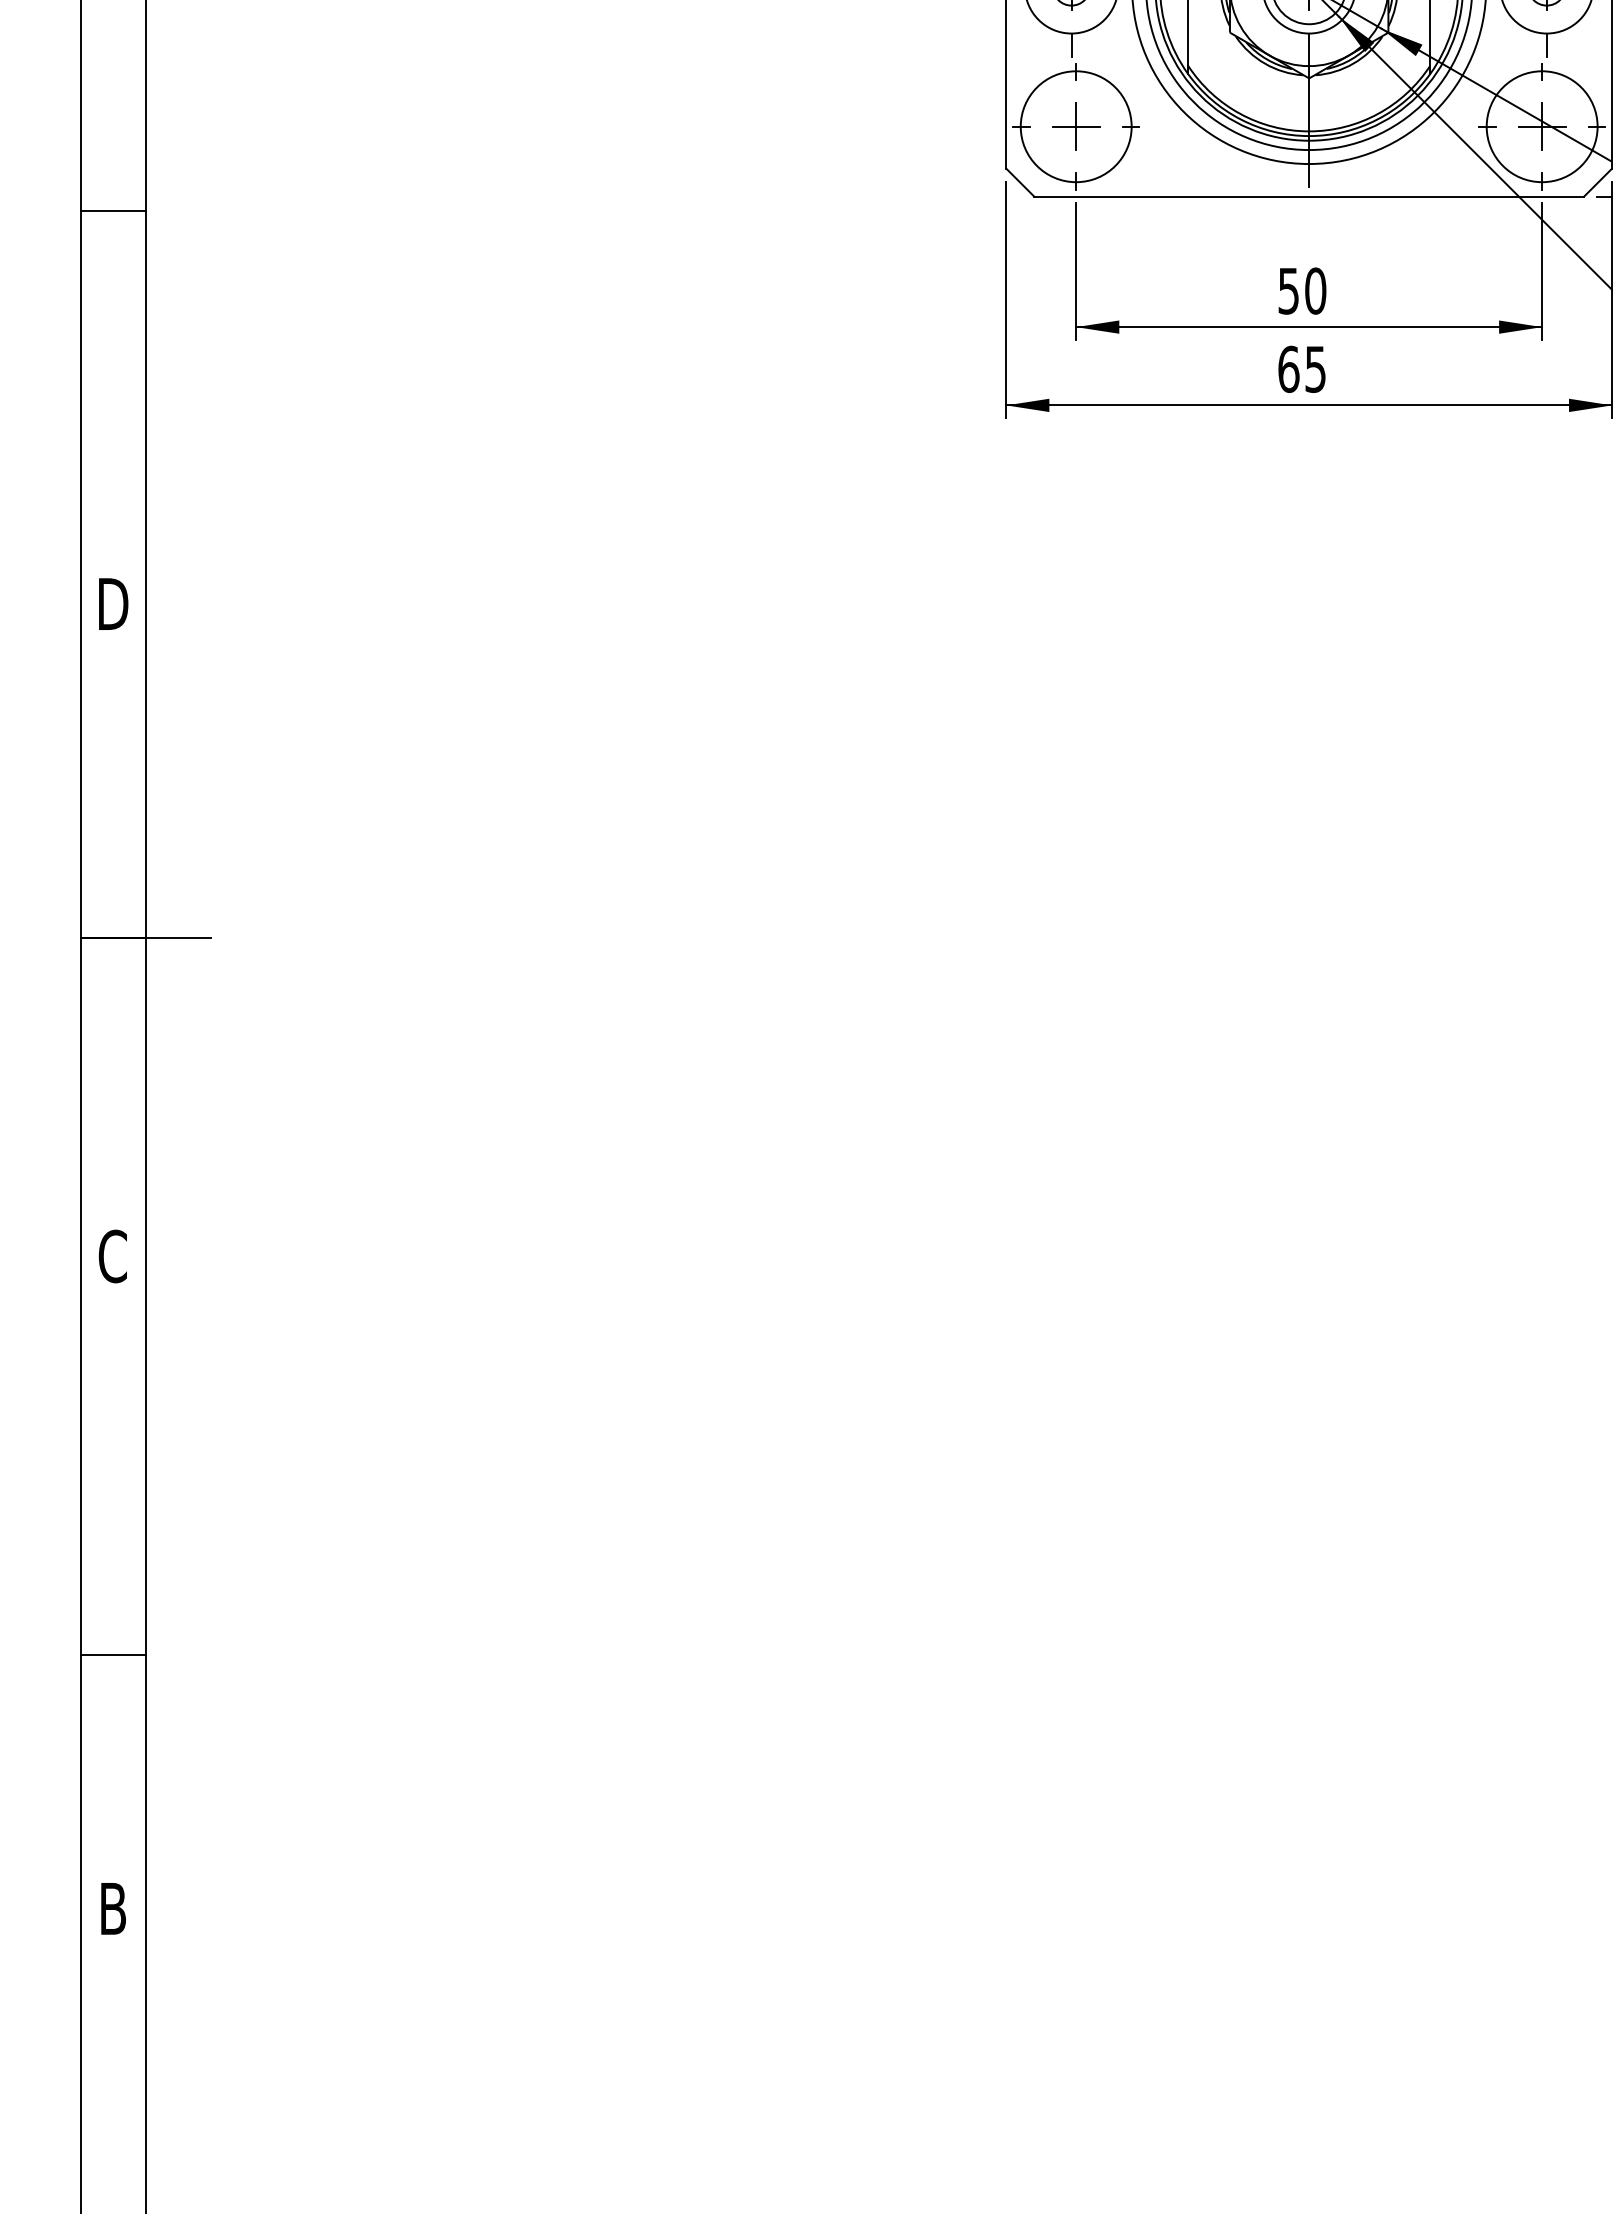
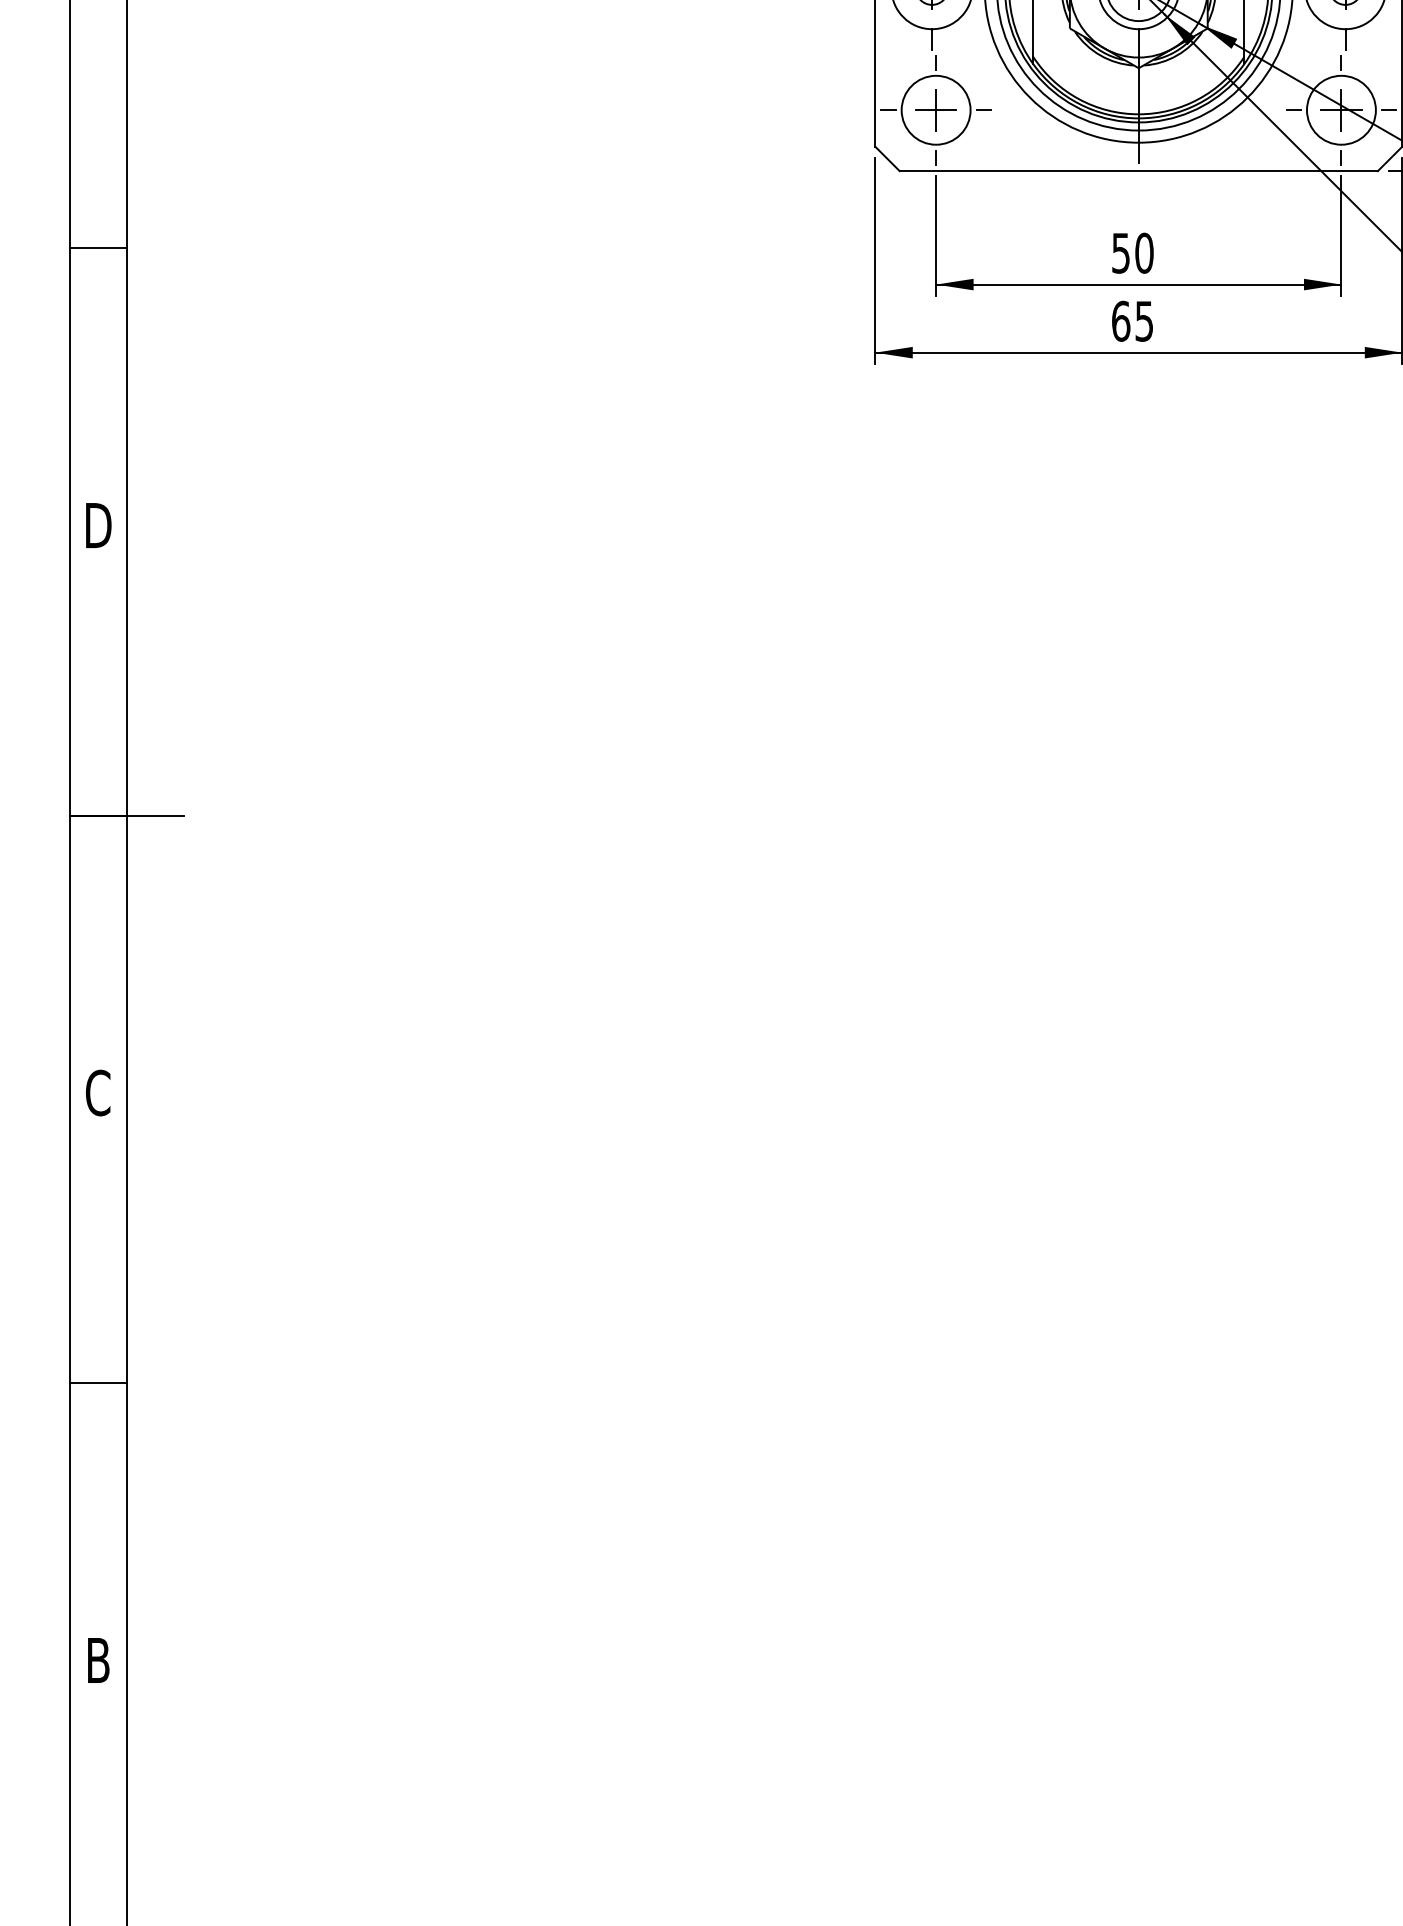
circle: (1075, 126) -> (935, 110), size x0.71
circle: (1541, 126) -> (1340, 110), size x0.71
line: (113, 210) -> (98, 248), moved
line: (113, 1655) -> (98, 1383), moved

